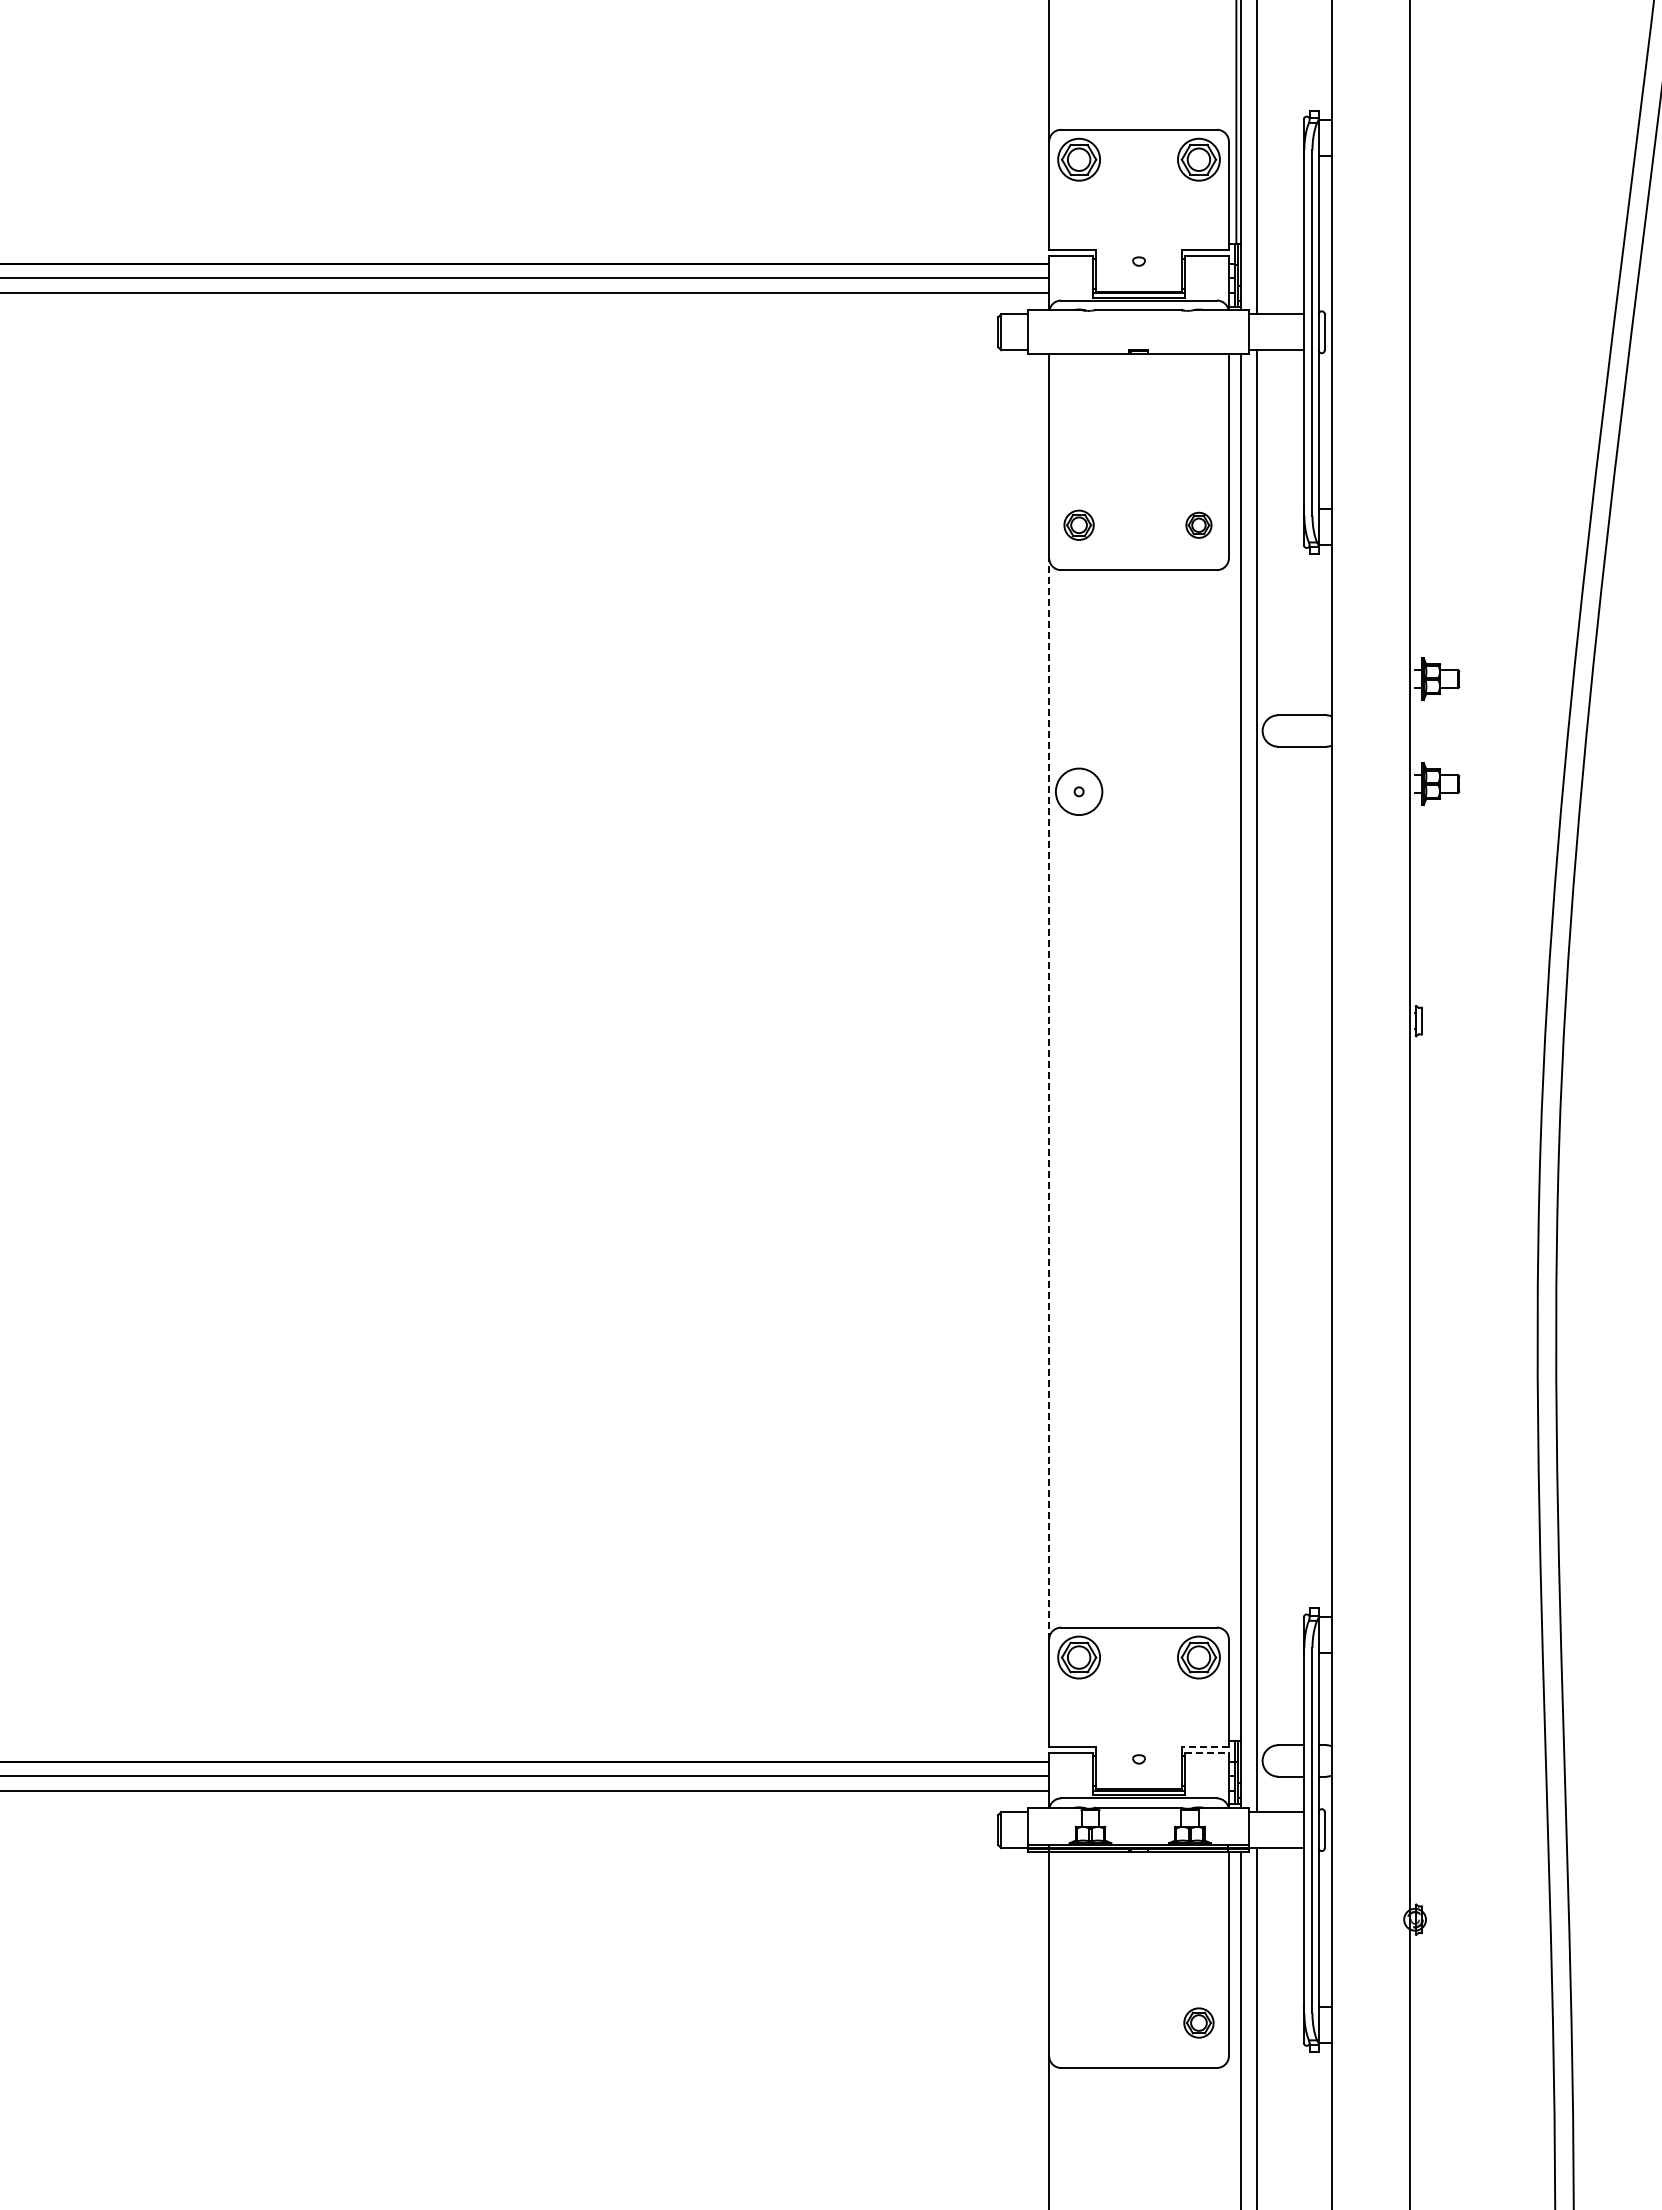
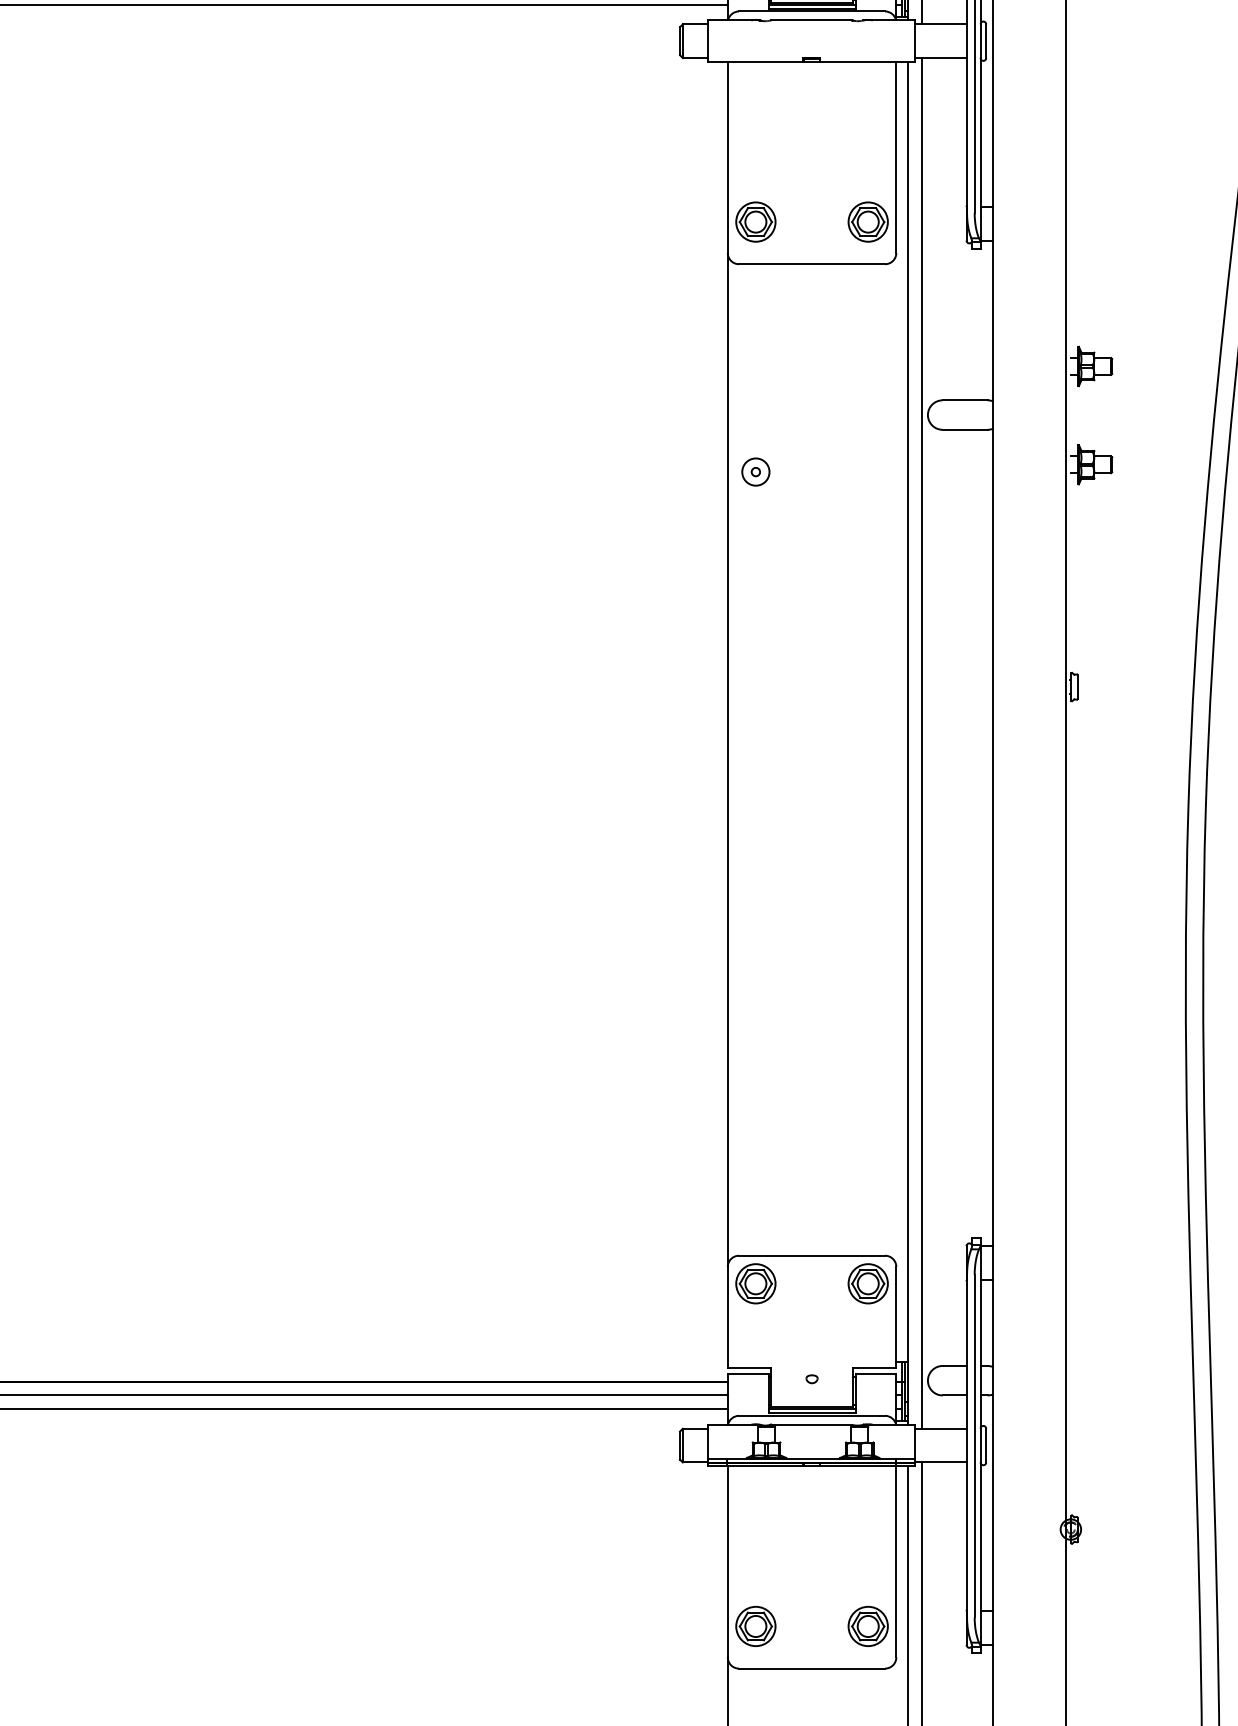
part: (1078, 525) -> (755, 222), size x1.43
part: (1198, 525) -> (867, 222), size x1.67
circle: (1078, 791) -> (755, 471), size x0.62
line: (1049, 1098) -> (728, 759), dashed -> solid
line: (1205, 1747) -> (874, 1368), dashed -> solid
line: (1207, 1753) -> (876, 1373), dashed -> solid
part: (1078, 2022) -> (755, 1625), added
part: (1198, 2022) -> (867, 1625), size x1.43

